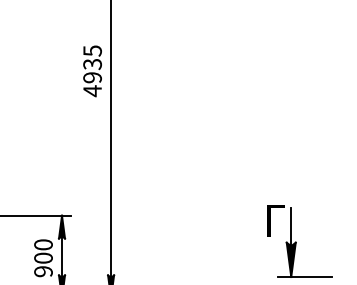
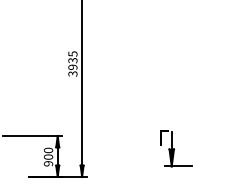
text: (91, 90) -> (72, 73), 4935 -> 3935

